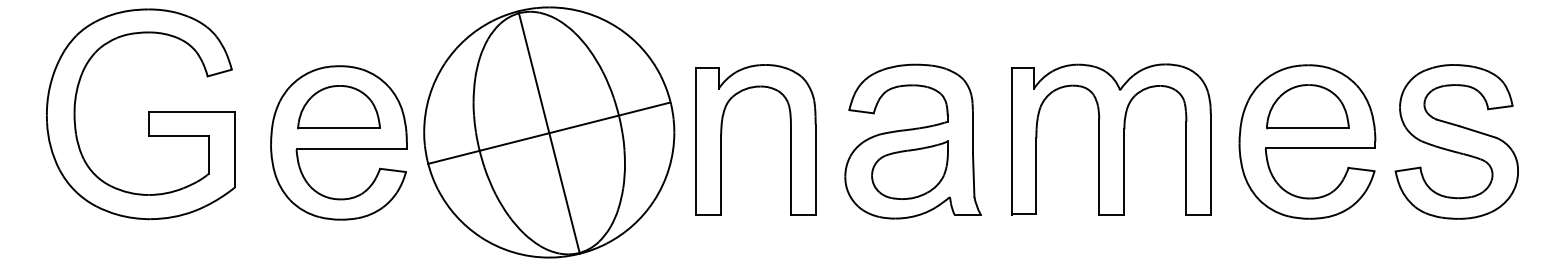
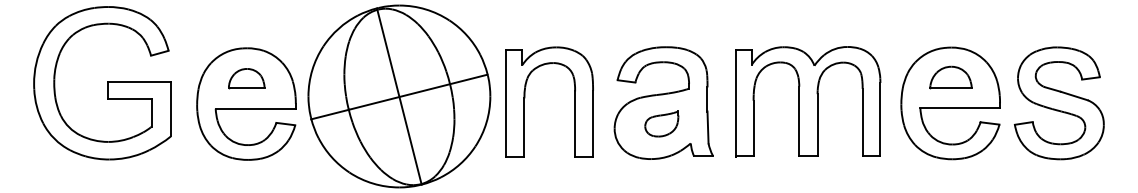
part: (1307, 106) -> (950, 77), size x0.7
part: (338, 107) -> (246, 78), size x0.6
part: (909, 169) -> (661, 123), size x0.6

